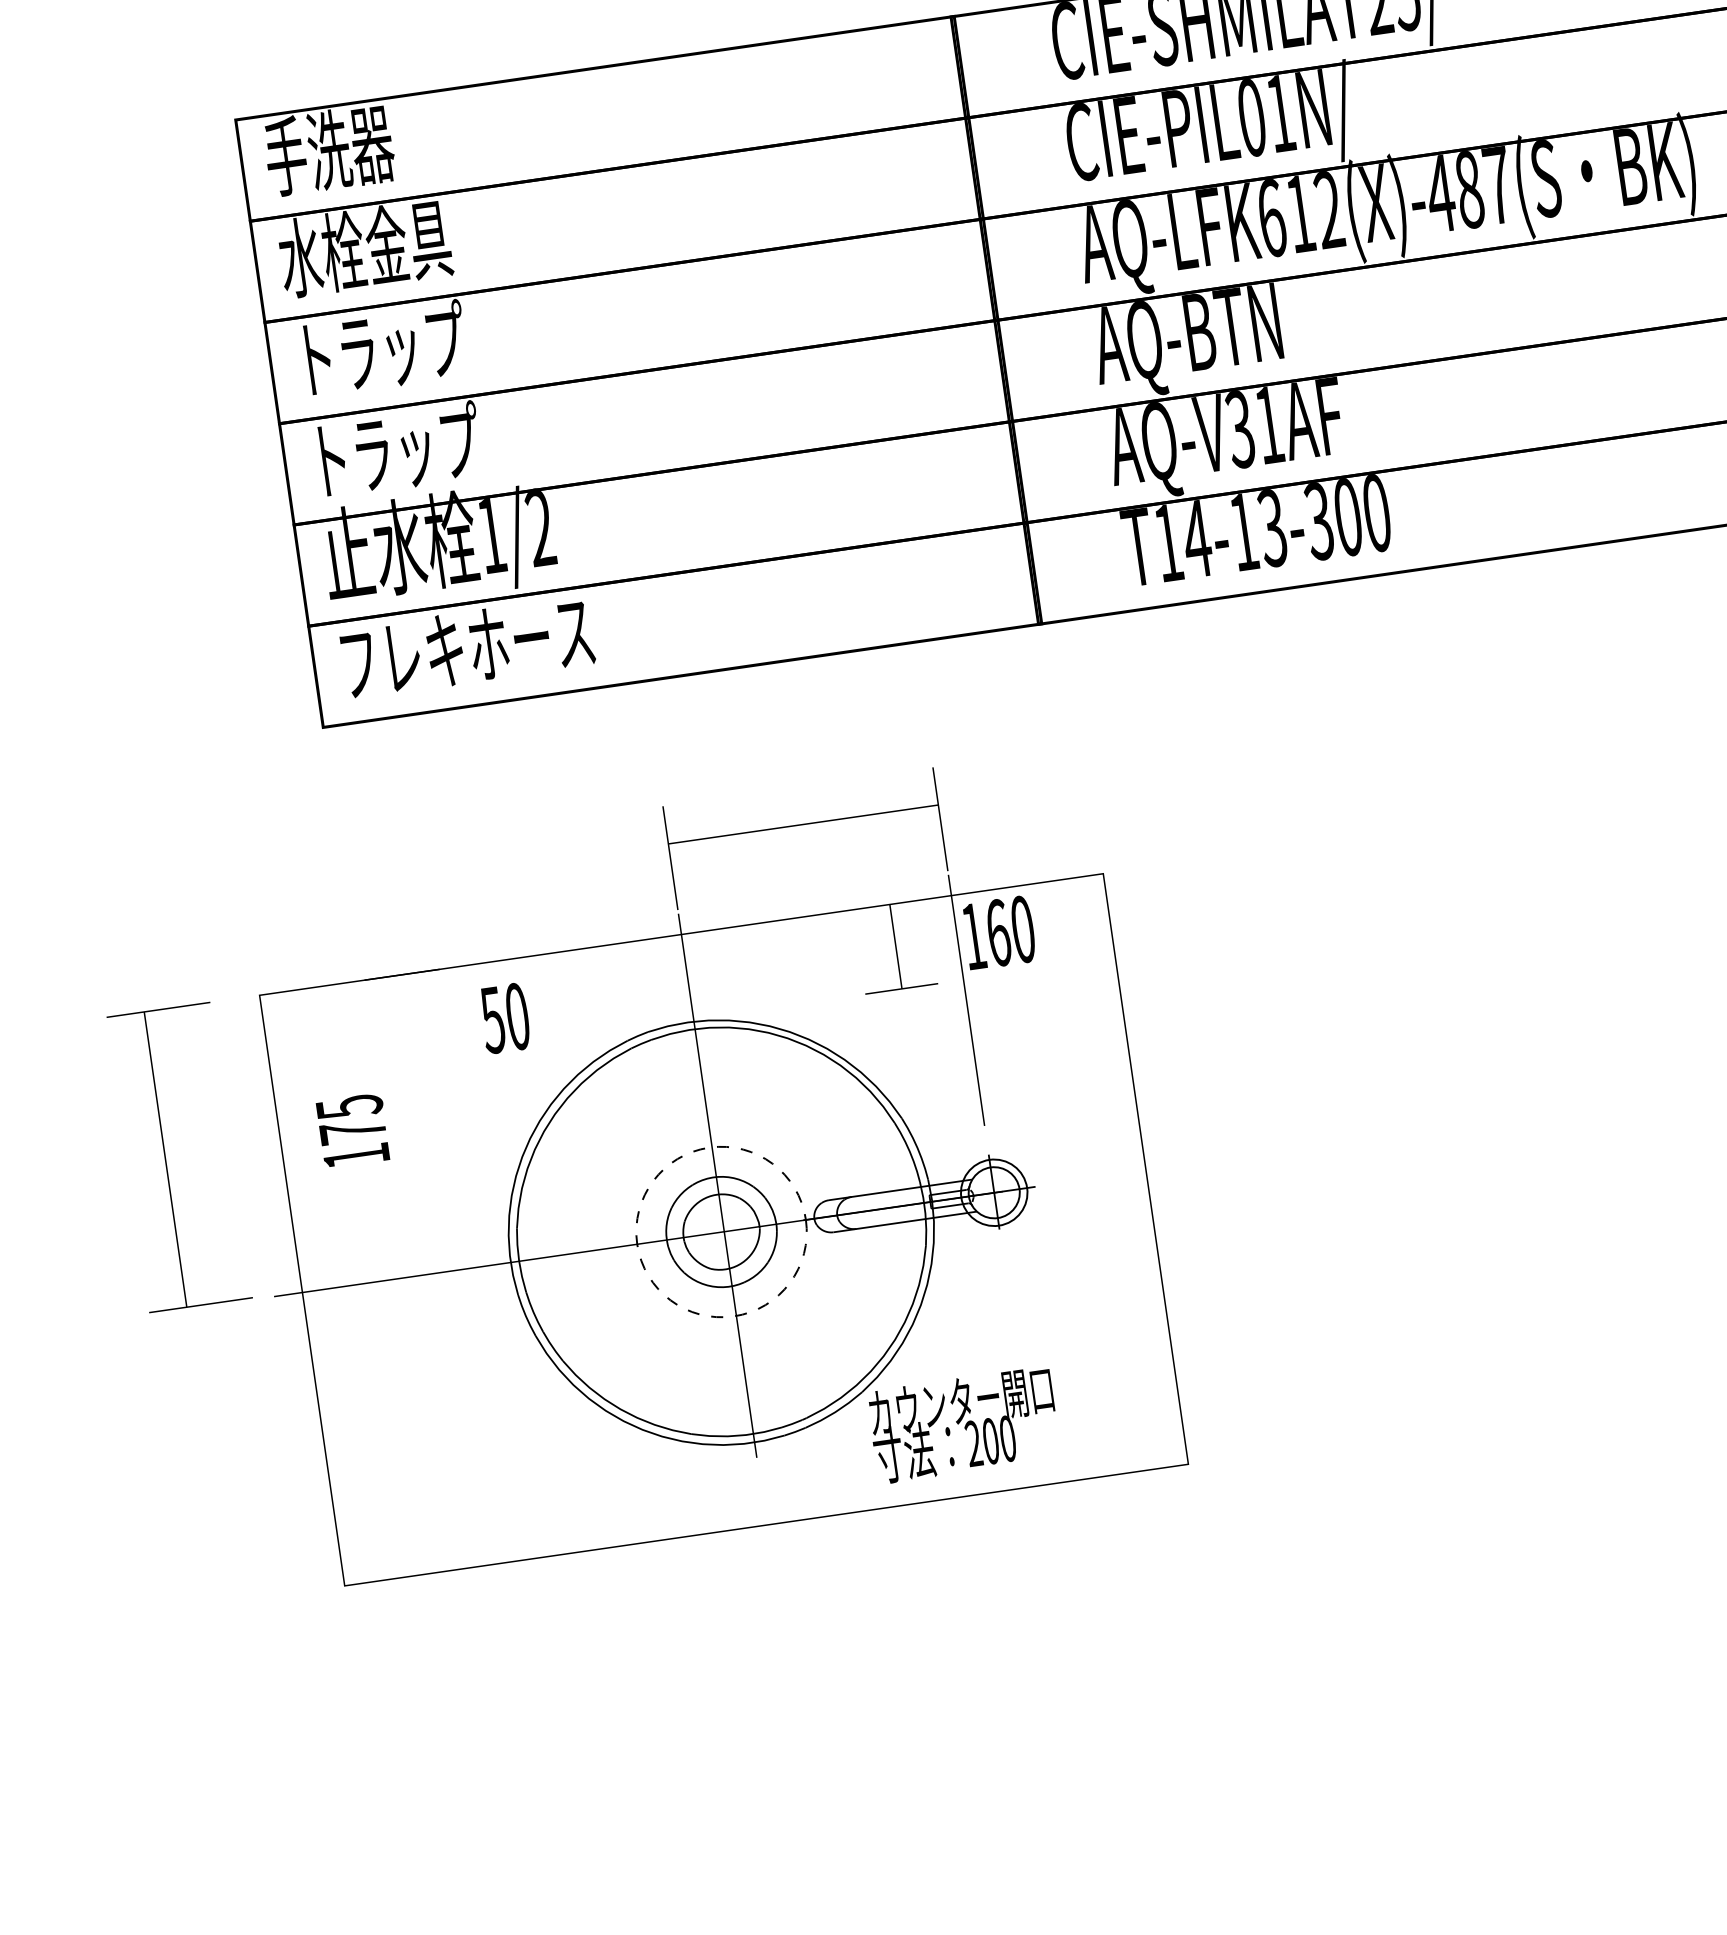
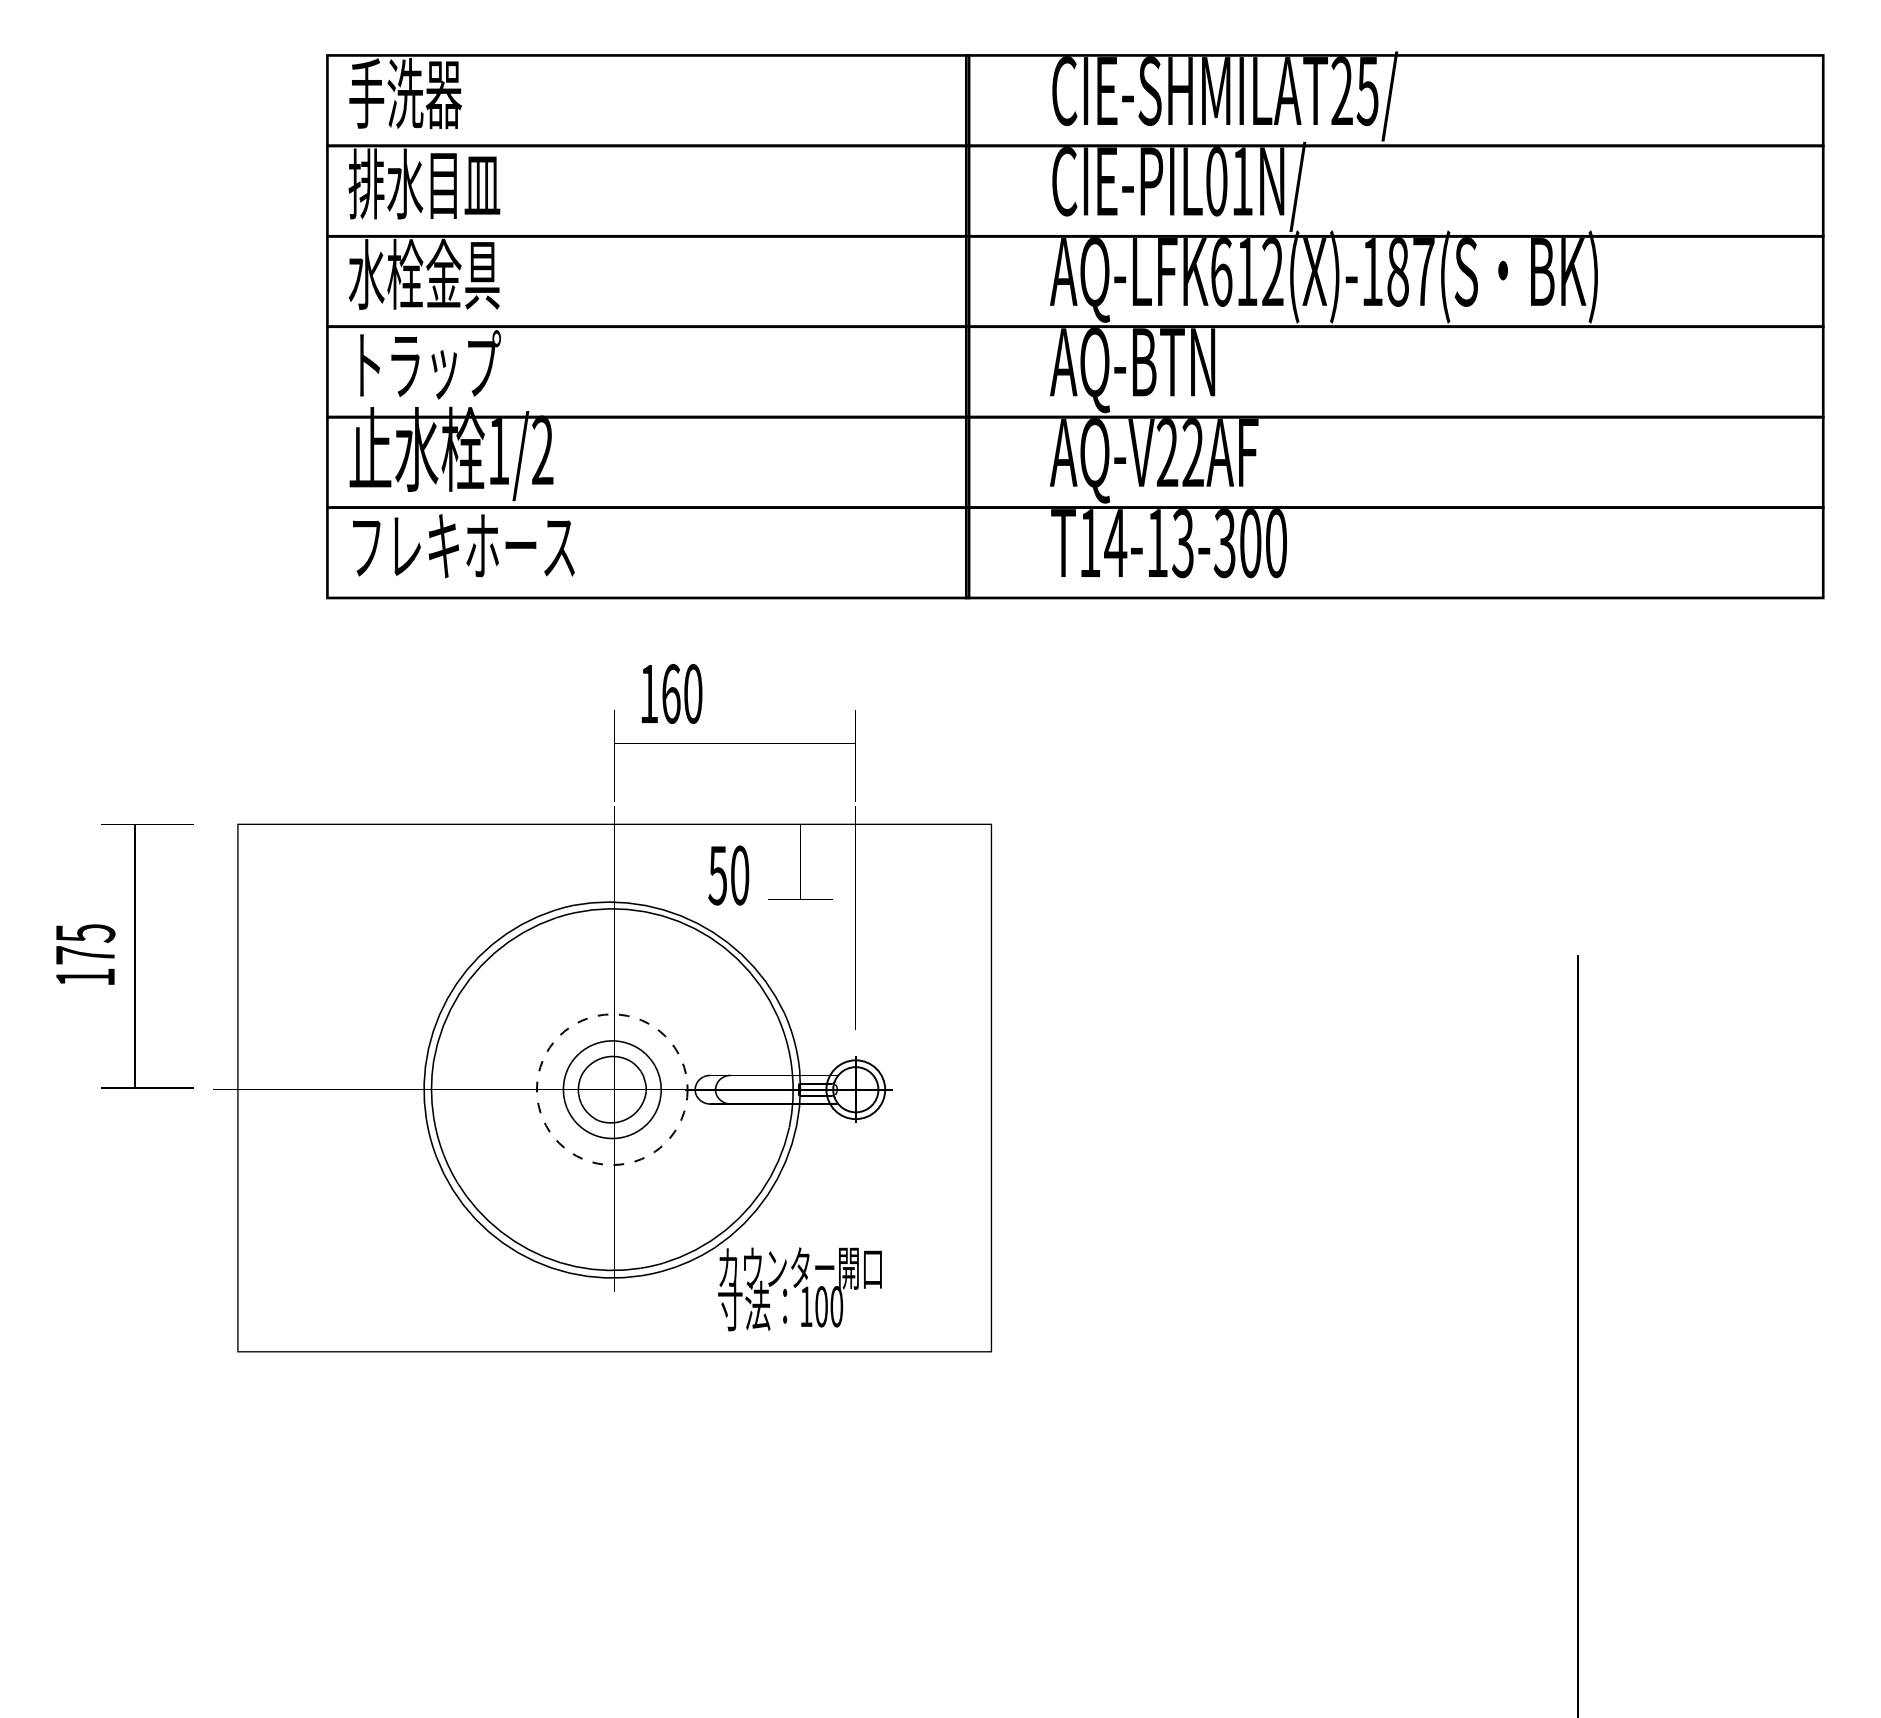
text: (1439, 193) -> (1371, 271), AQ-LFK612(X)-487(S -> AQ-LFK612(X)-187(S
text: (365, 247) -> (424, 183), 水栓金具 -> 排水目皿
text: (379, 348) -> (424, 273), トラップ -> 水栓金具
text: (1253, 427) -> (1179, 452), AQ-V31AF -> AQ-V22AF
text: (998, 932) -> (671, 693), moved
text: (504, 1018) -> (728, 875), moved
text: (352, 1130) -> (85, 954), moved
text: (973, 1443) -> (806, 1306), 200 -> 100

